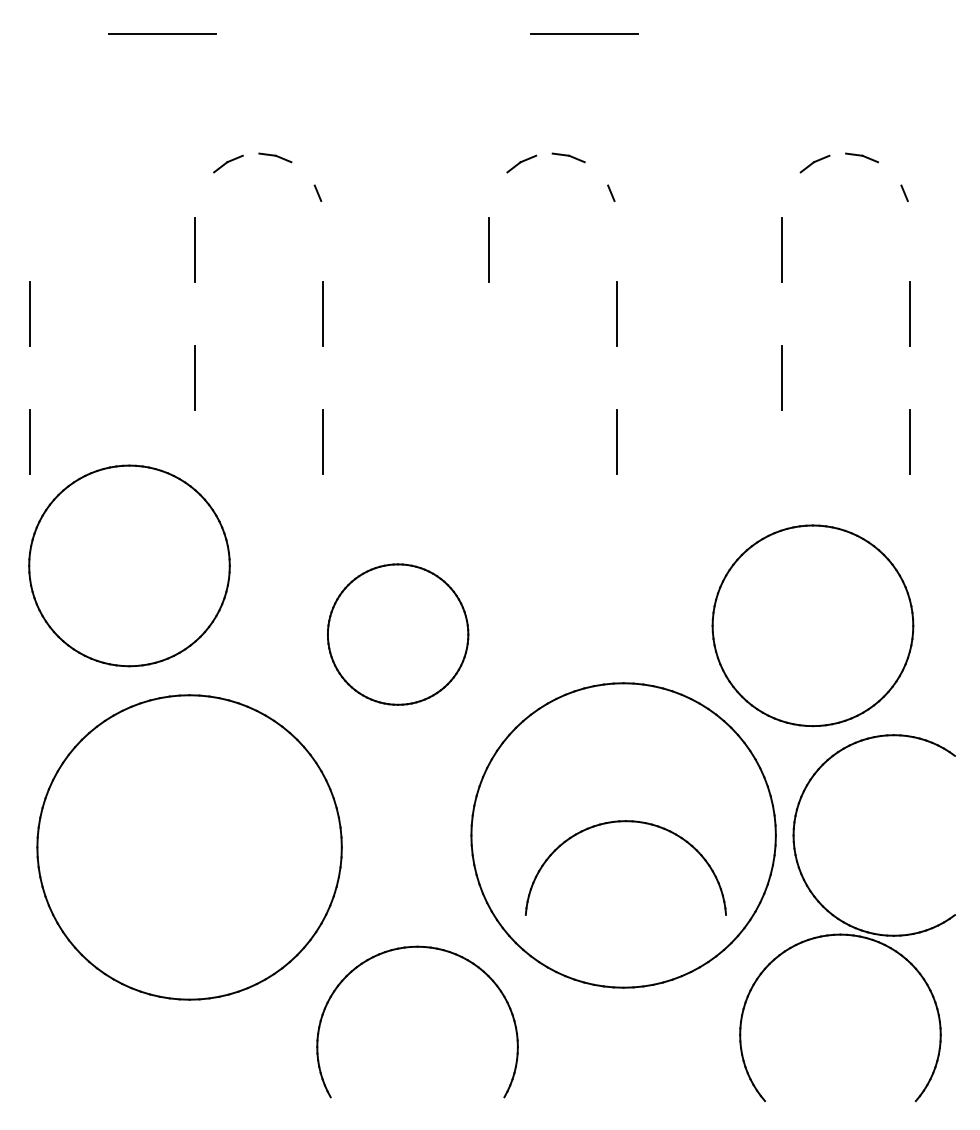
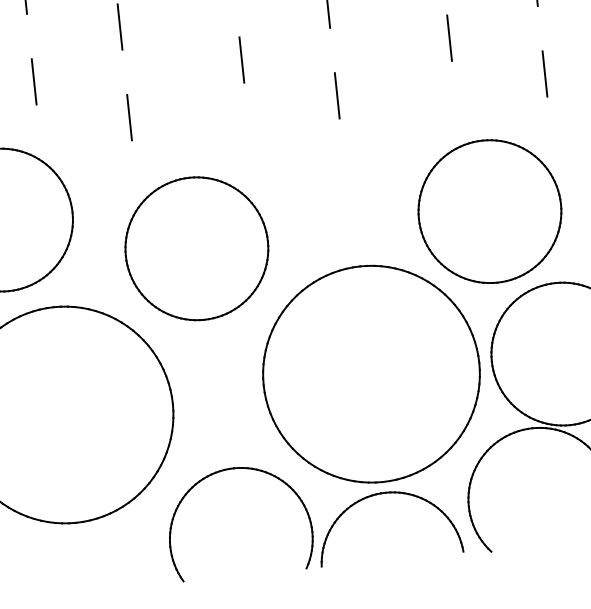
line: (488, 377) -> (241, 59), added
part: (397, 634) -> (196, 248), size x1.43
part: (625, 822) -> (385, 493), moved

